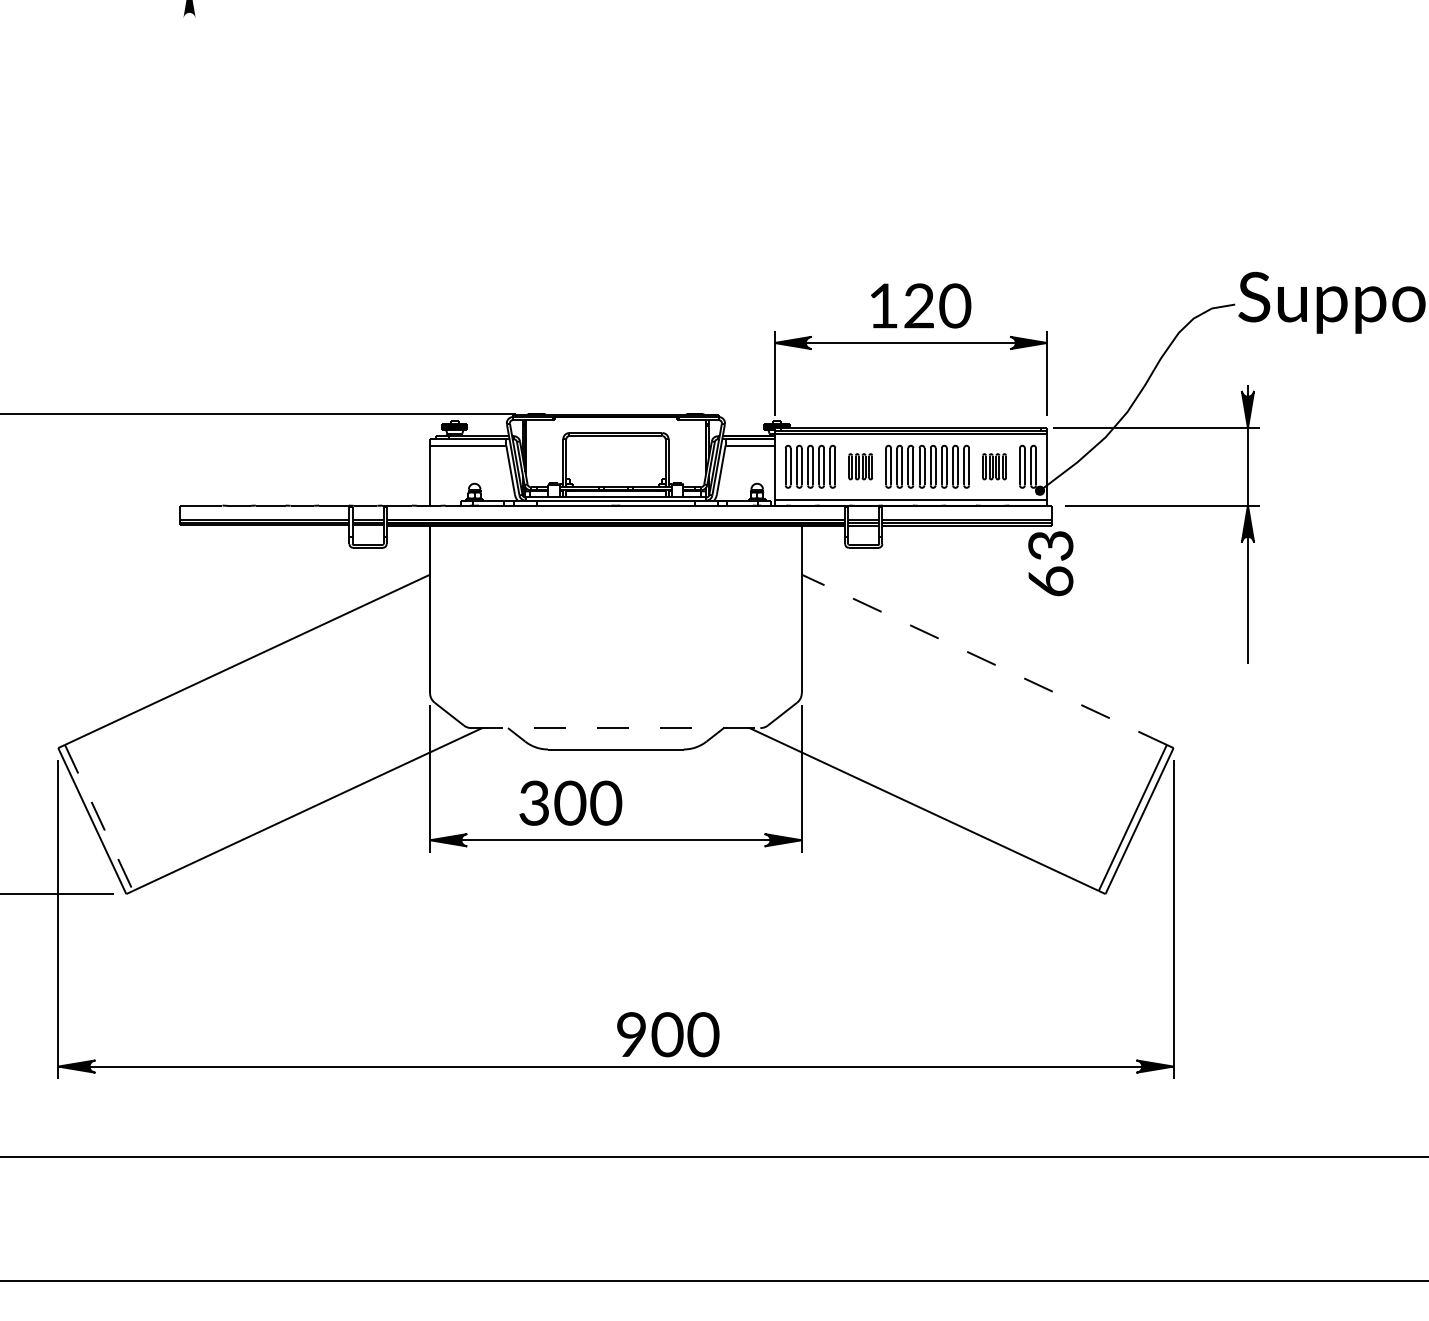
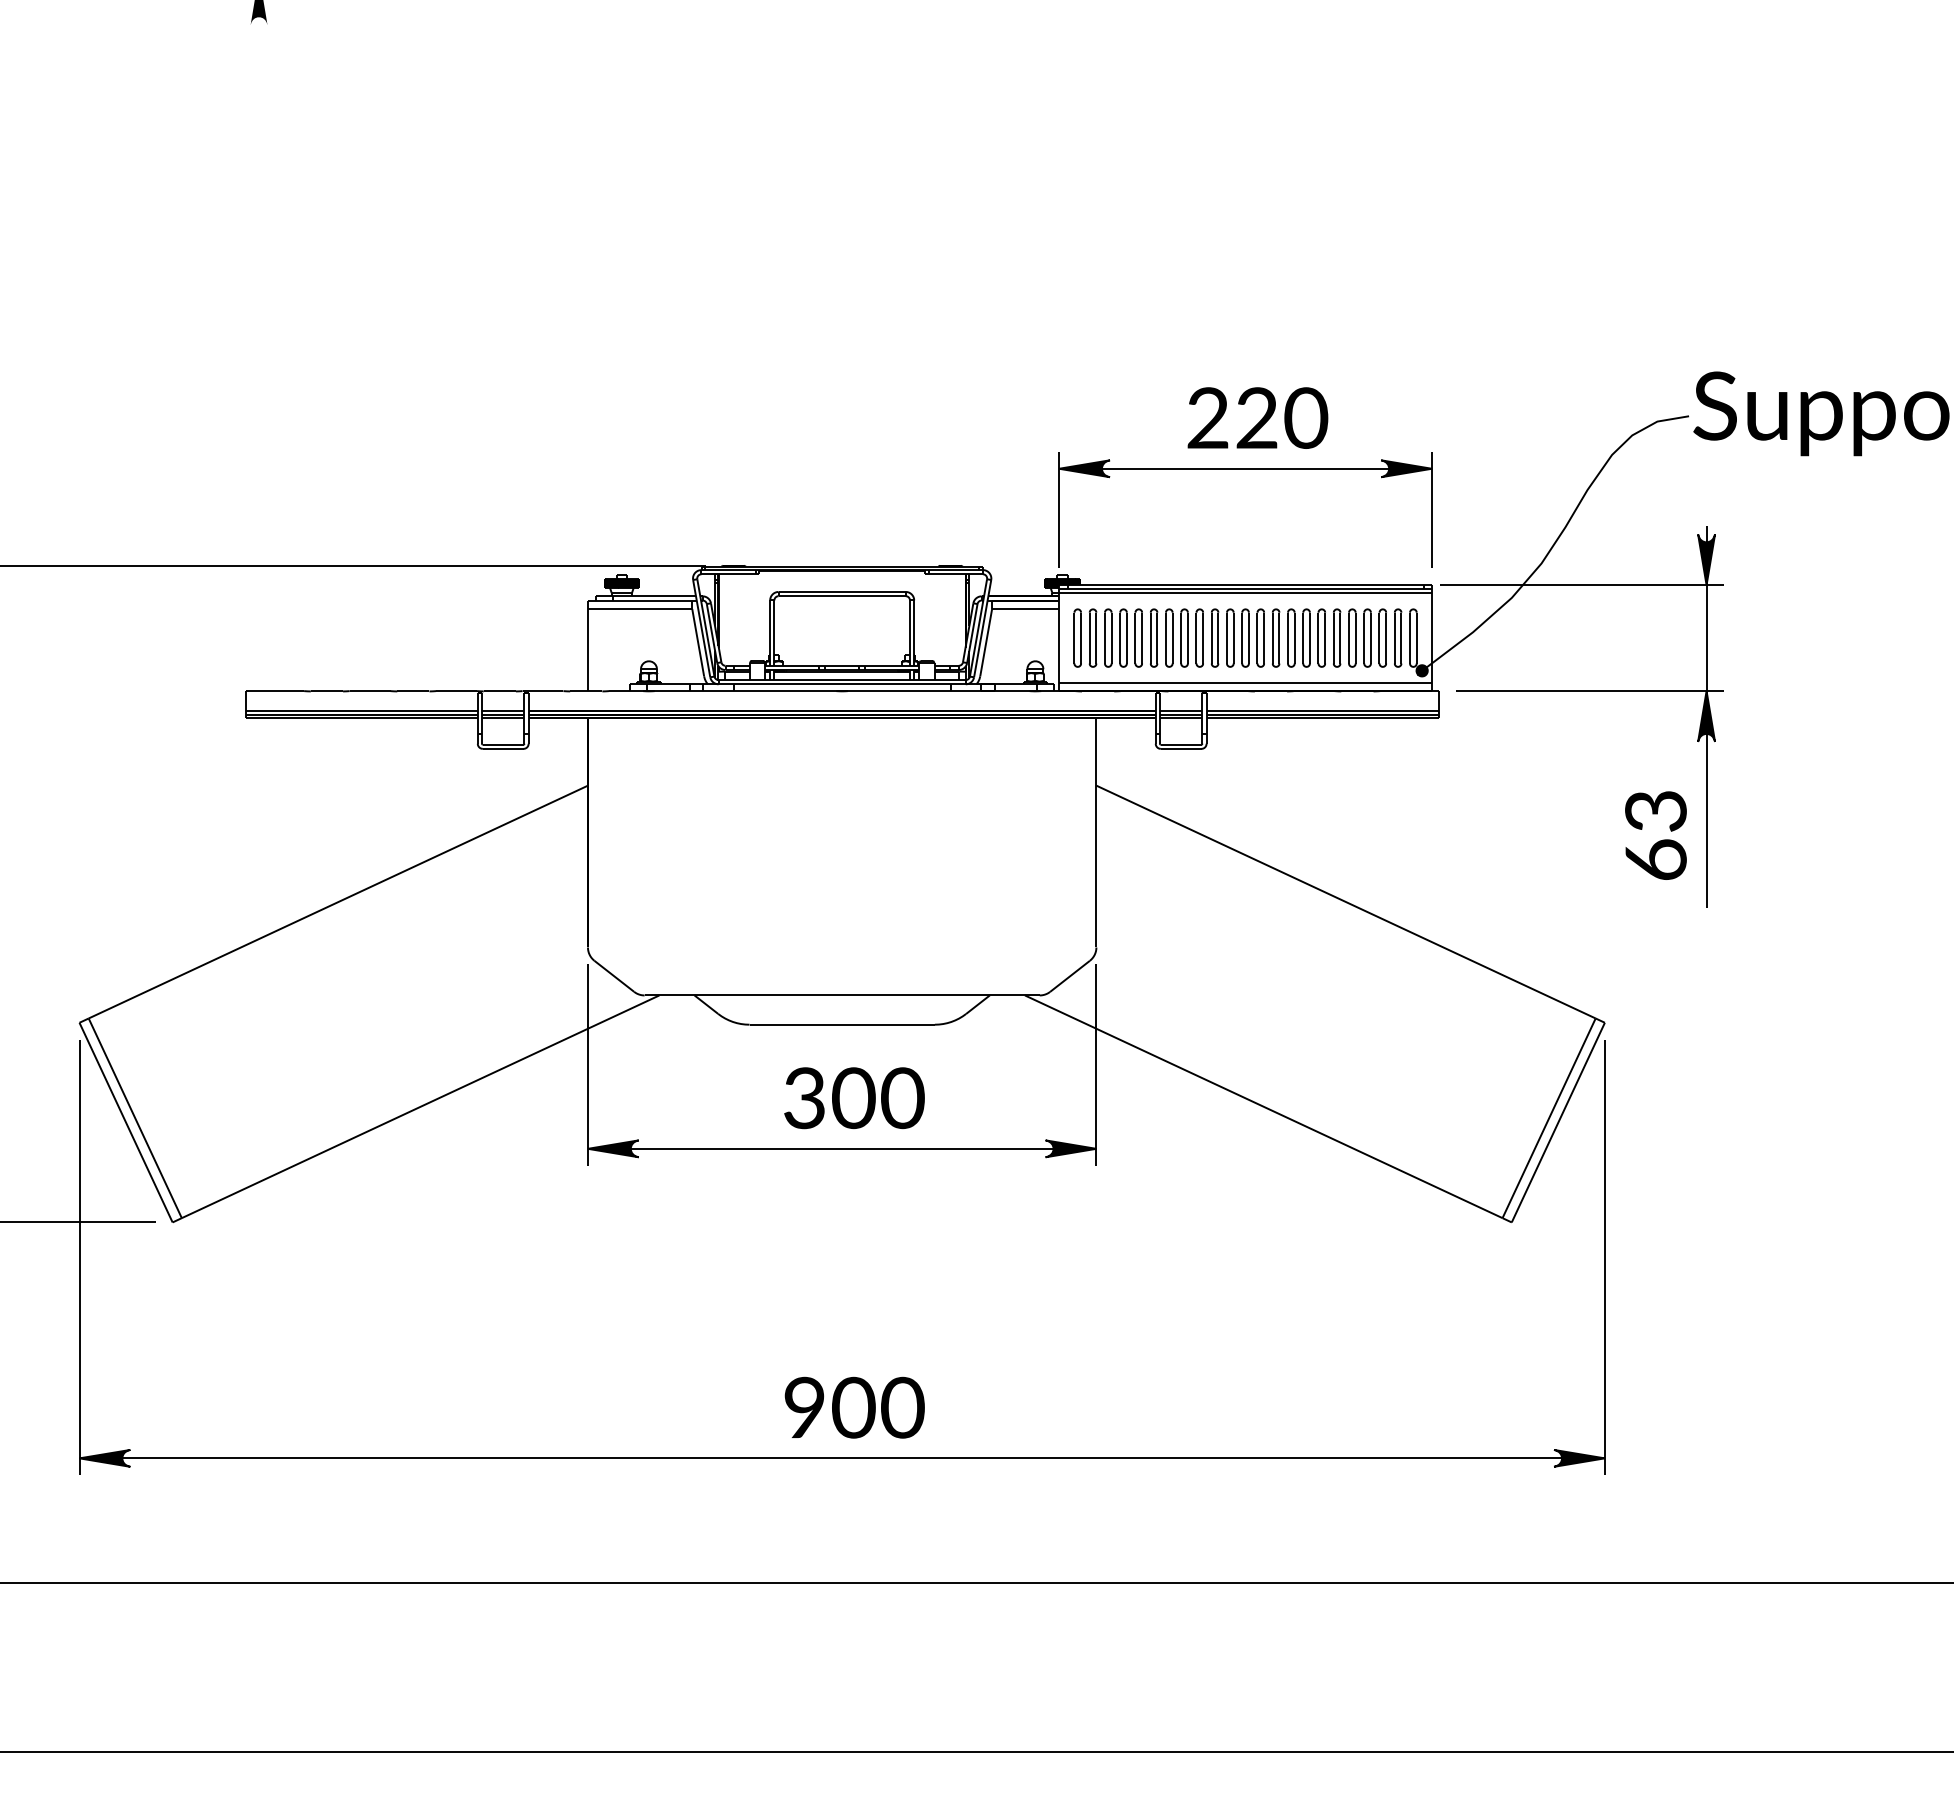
text: (883, 305) -> (1207, 417), 120 -> 220
part: (860, 466) -> (1176, 637), size x1.67
part: (994, 466) -> (1359, 637), size x1.67
text: (1050, 563) -> (1655, 835), moved
line: (983, 659) -> (1345, 901), dashed -> solid
line: (616, 728) -> (842, 995), dashed -> solid
text: (570, 803) -> (854, 1098), moved
line: (99, 818) -> (135, 1118), dashed -> solid
text: (668, 1034) -> (854, 1407), moved

